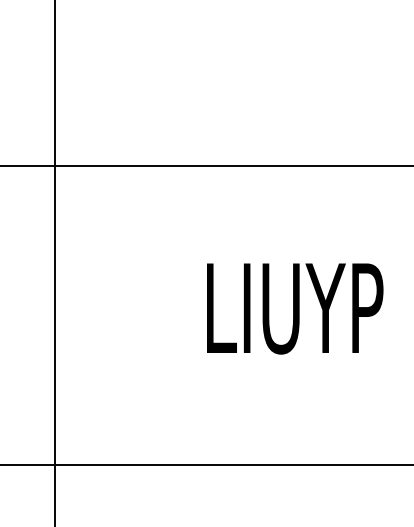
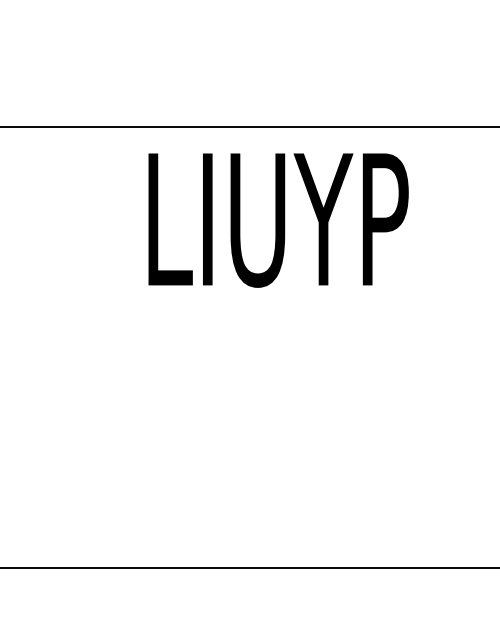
text: (295, 308) -> (279, 219), moved

